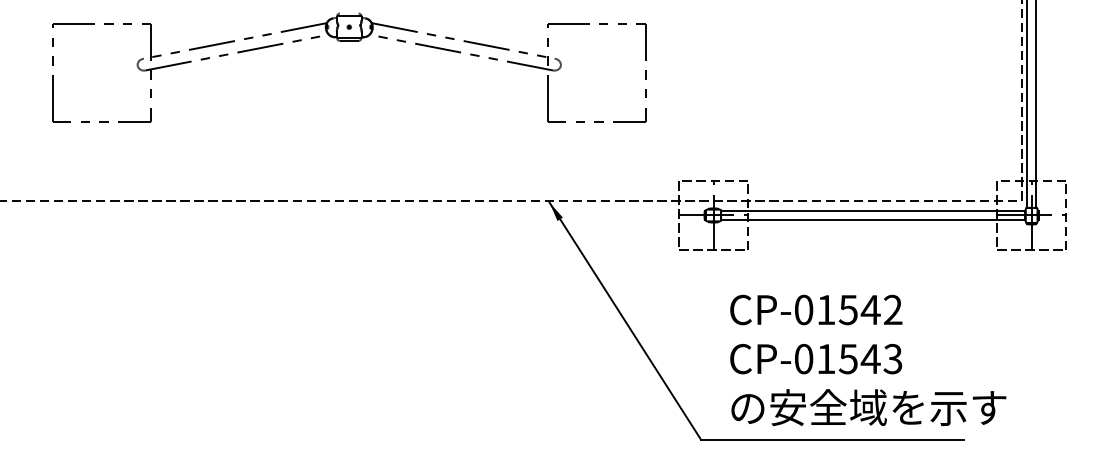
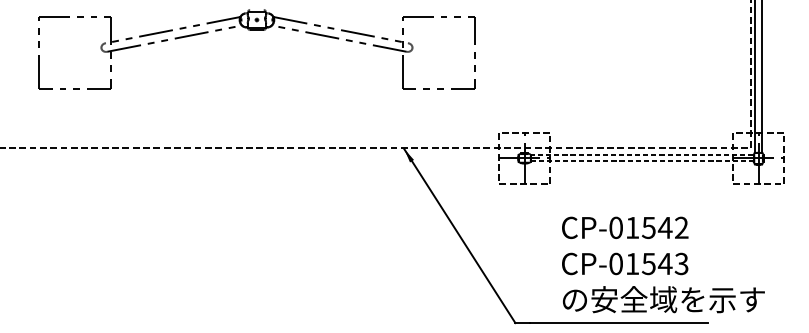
line: (873, 211) -> (642, 155), solid -> dashed
line: (873, 219) -> (642, 161), solid -> dashed
text: (868, 360) -> (663, 265), moved

